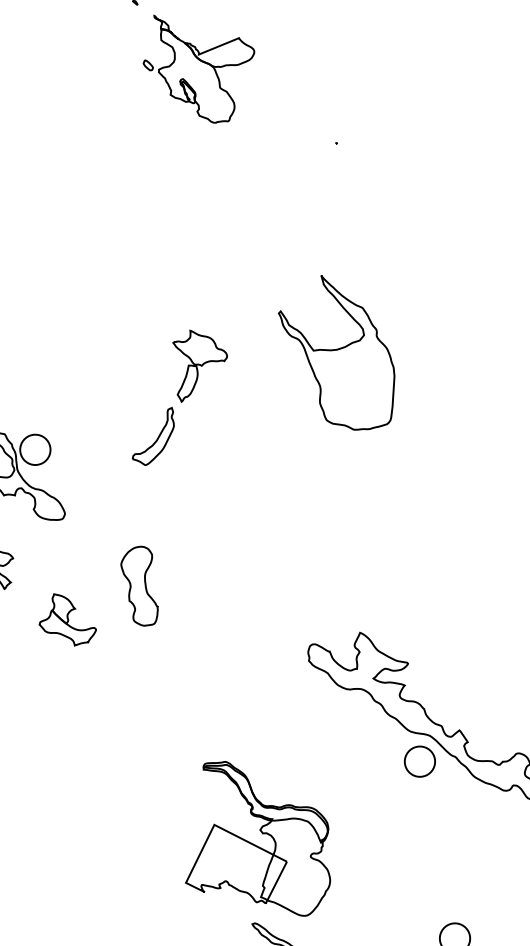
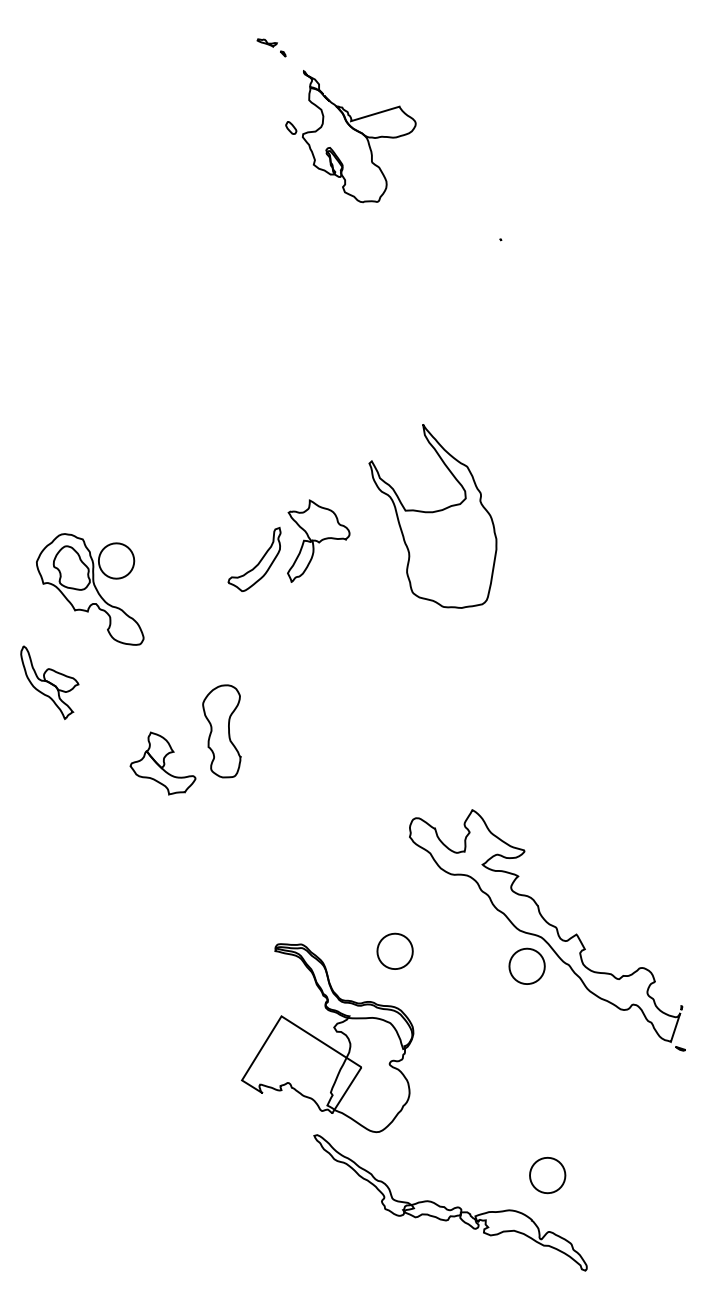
part: (337, 353) -> (432, 516), moved
part: (201, 364) -> (318, 540), moved
part: (66, 619) -> (162, 763), moved
part: (305, 759) -> (394, 950), added

